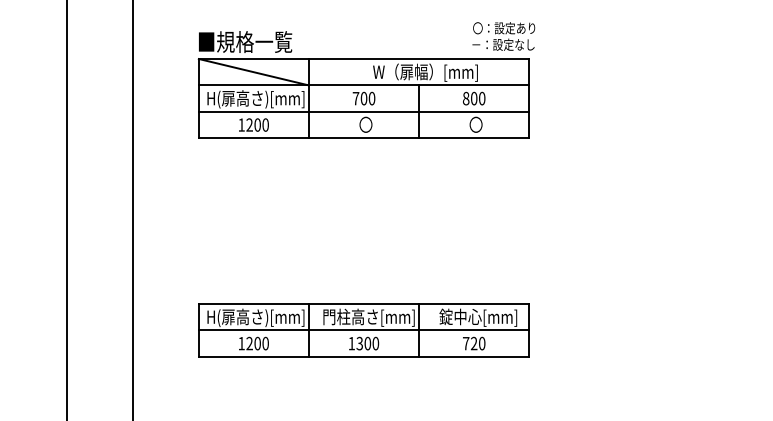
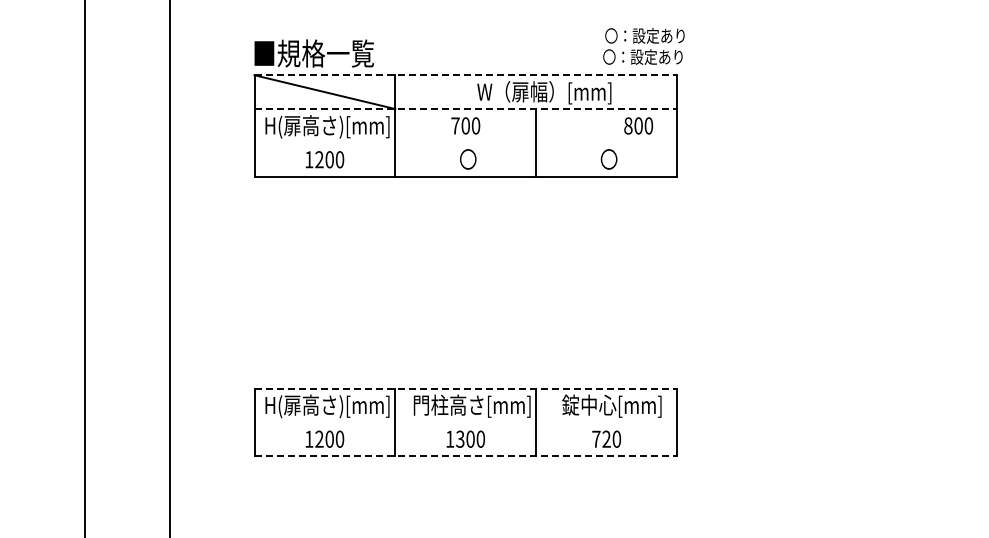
text: (503, 44) -> (643, 56), －：設定なし -> 〇：設定あり
line: (364, 59) -> (466, 75), solid -> dashed
line: (364, 85) -> (466, 109), solid -> dashed
text: (474, 98) -> (638, 125), moved
line: (363, 111) -> (465, 142), removed
line: (364, 303) -> (466, 388), solid -> dashed
line: (363, 330) -> (465, 422), removed
line: (364, 357) -> (466, 456), solid -> dashed

